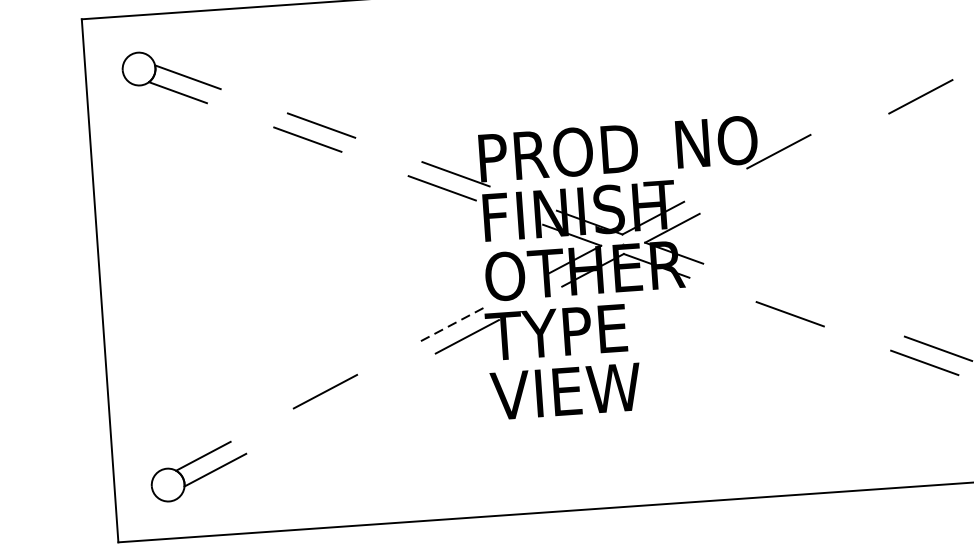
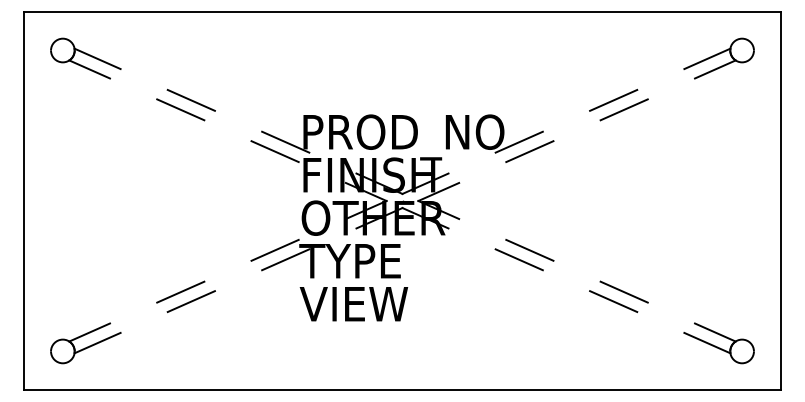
line: (905, 83) -> (613, 99), added
line: (793, 163) -> (529, 151), added
line: (803, 300) -> (529, 250), added
line: (452, 324) -> (275, 250), dashed -> solid
line: (339, 403) -> (190, 301), added

